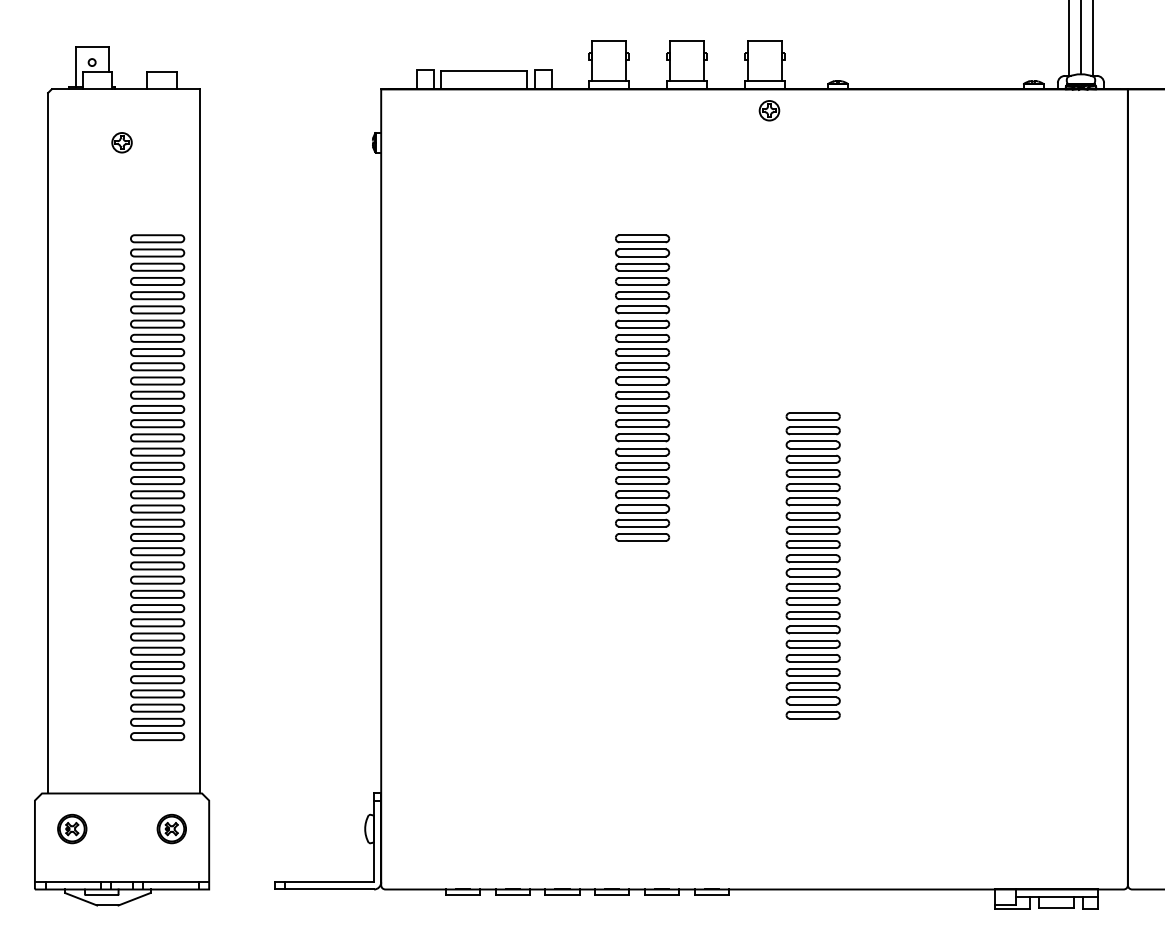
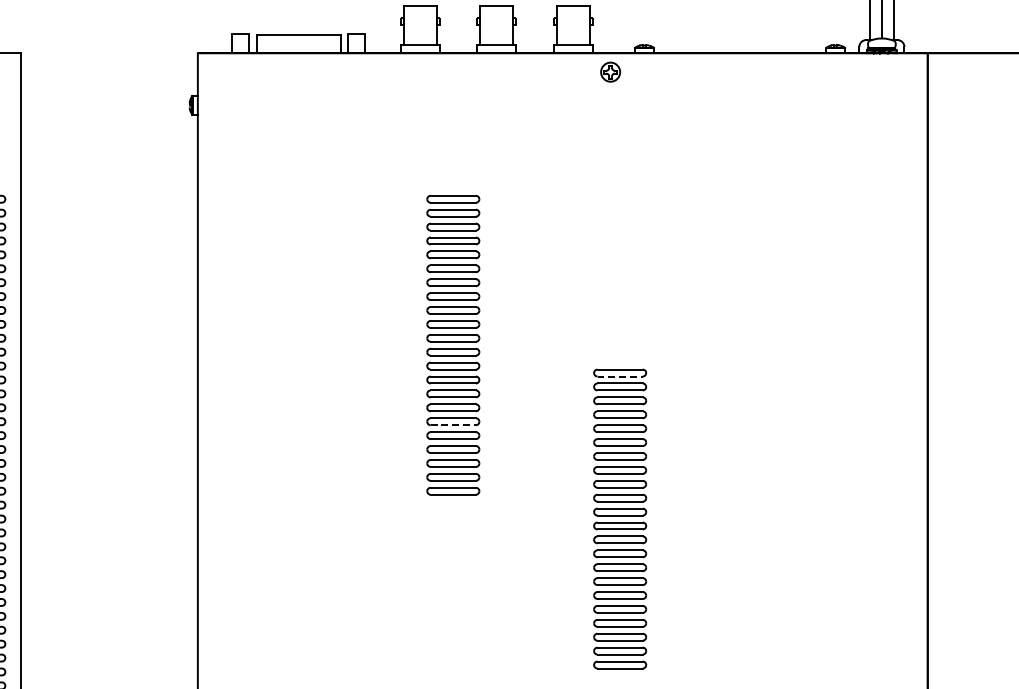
part: (769, 110) -> (610, 71), moved
line: (813, 420) -> (620, 376), solid -> dashed
line: (643, 469) -> (454, 424), solid -> dashed

